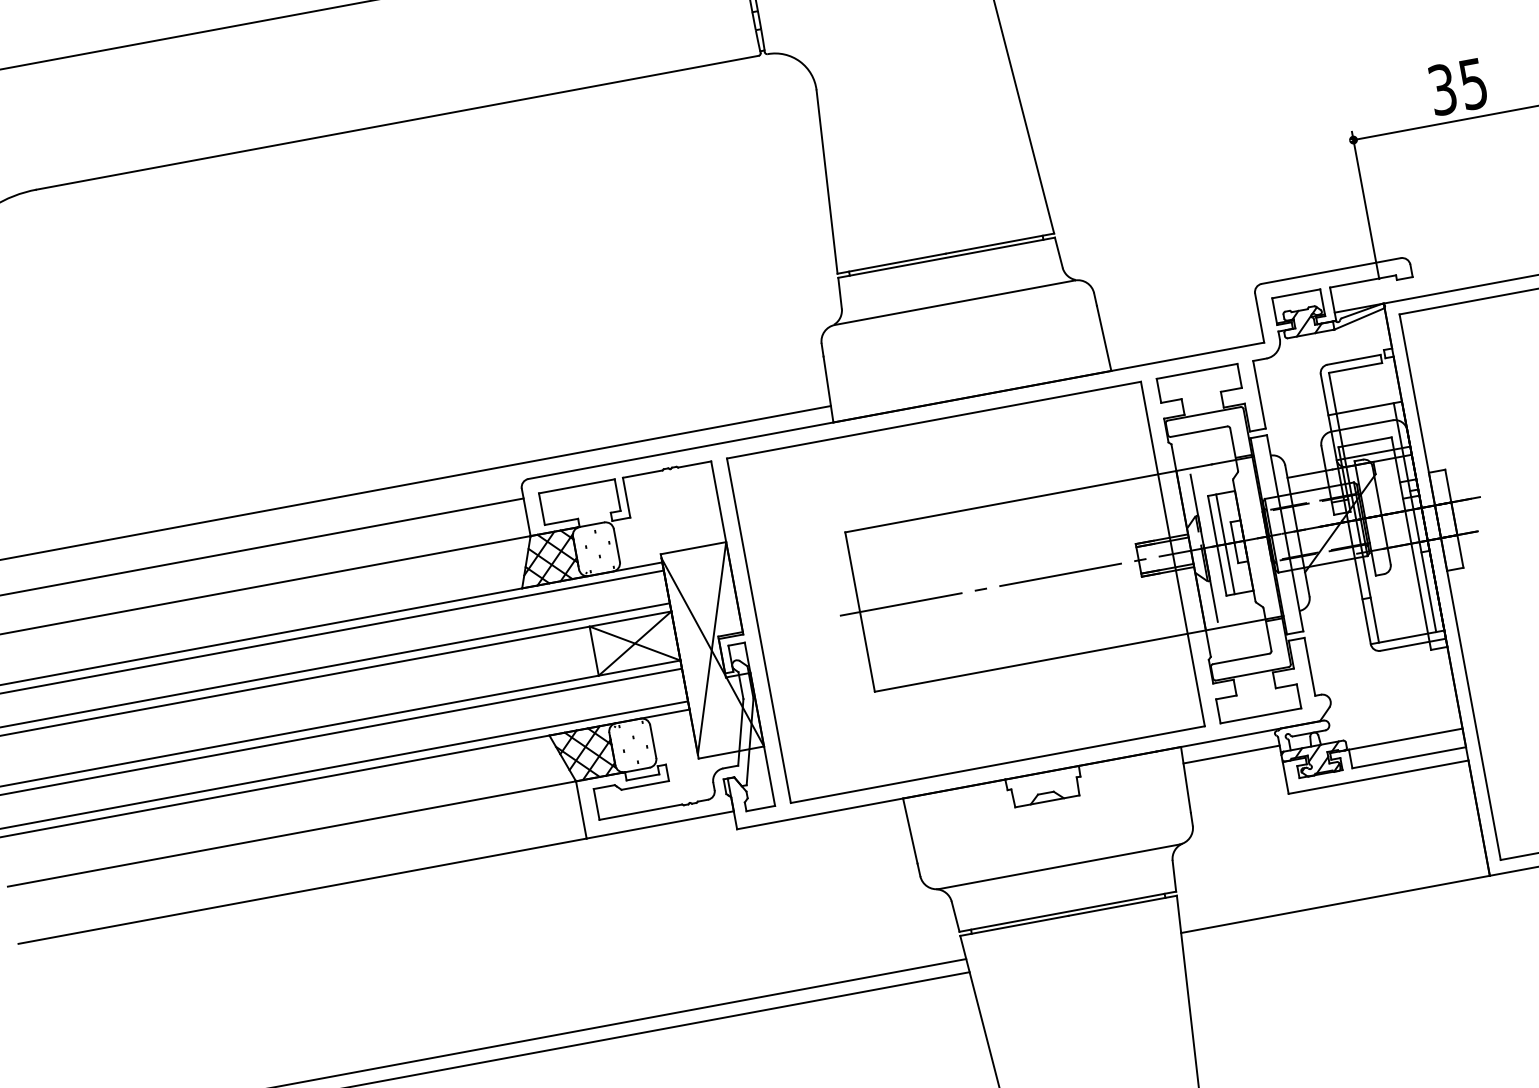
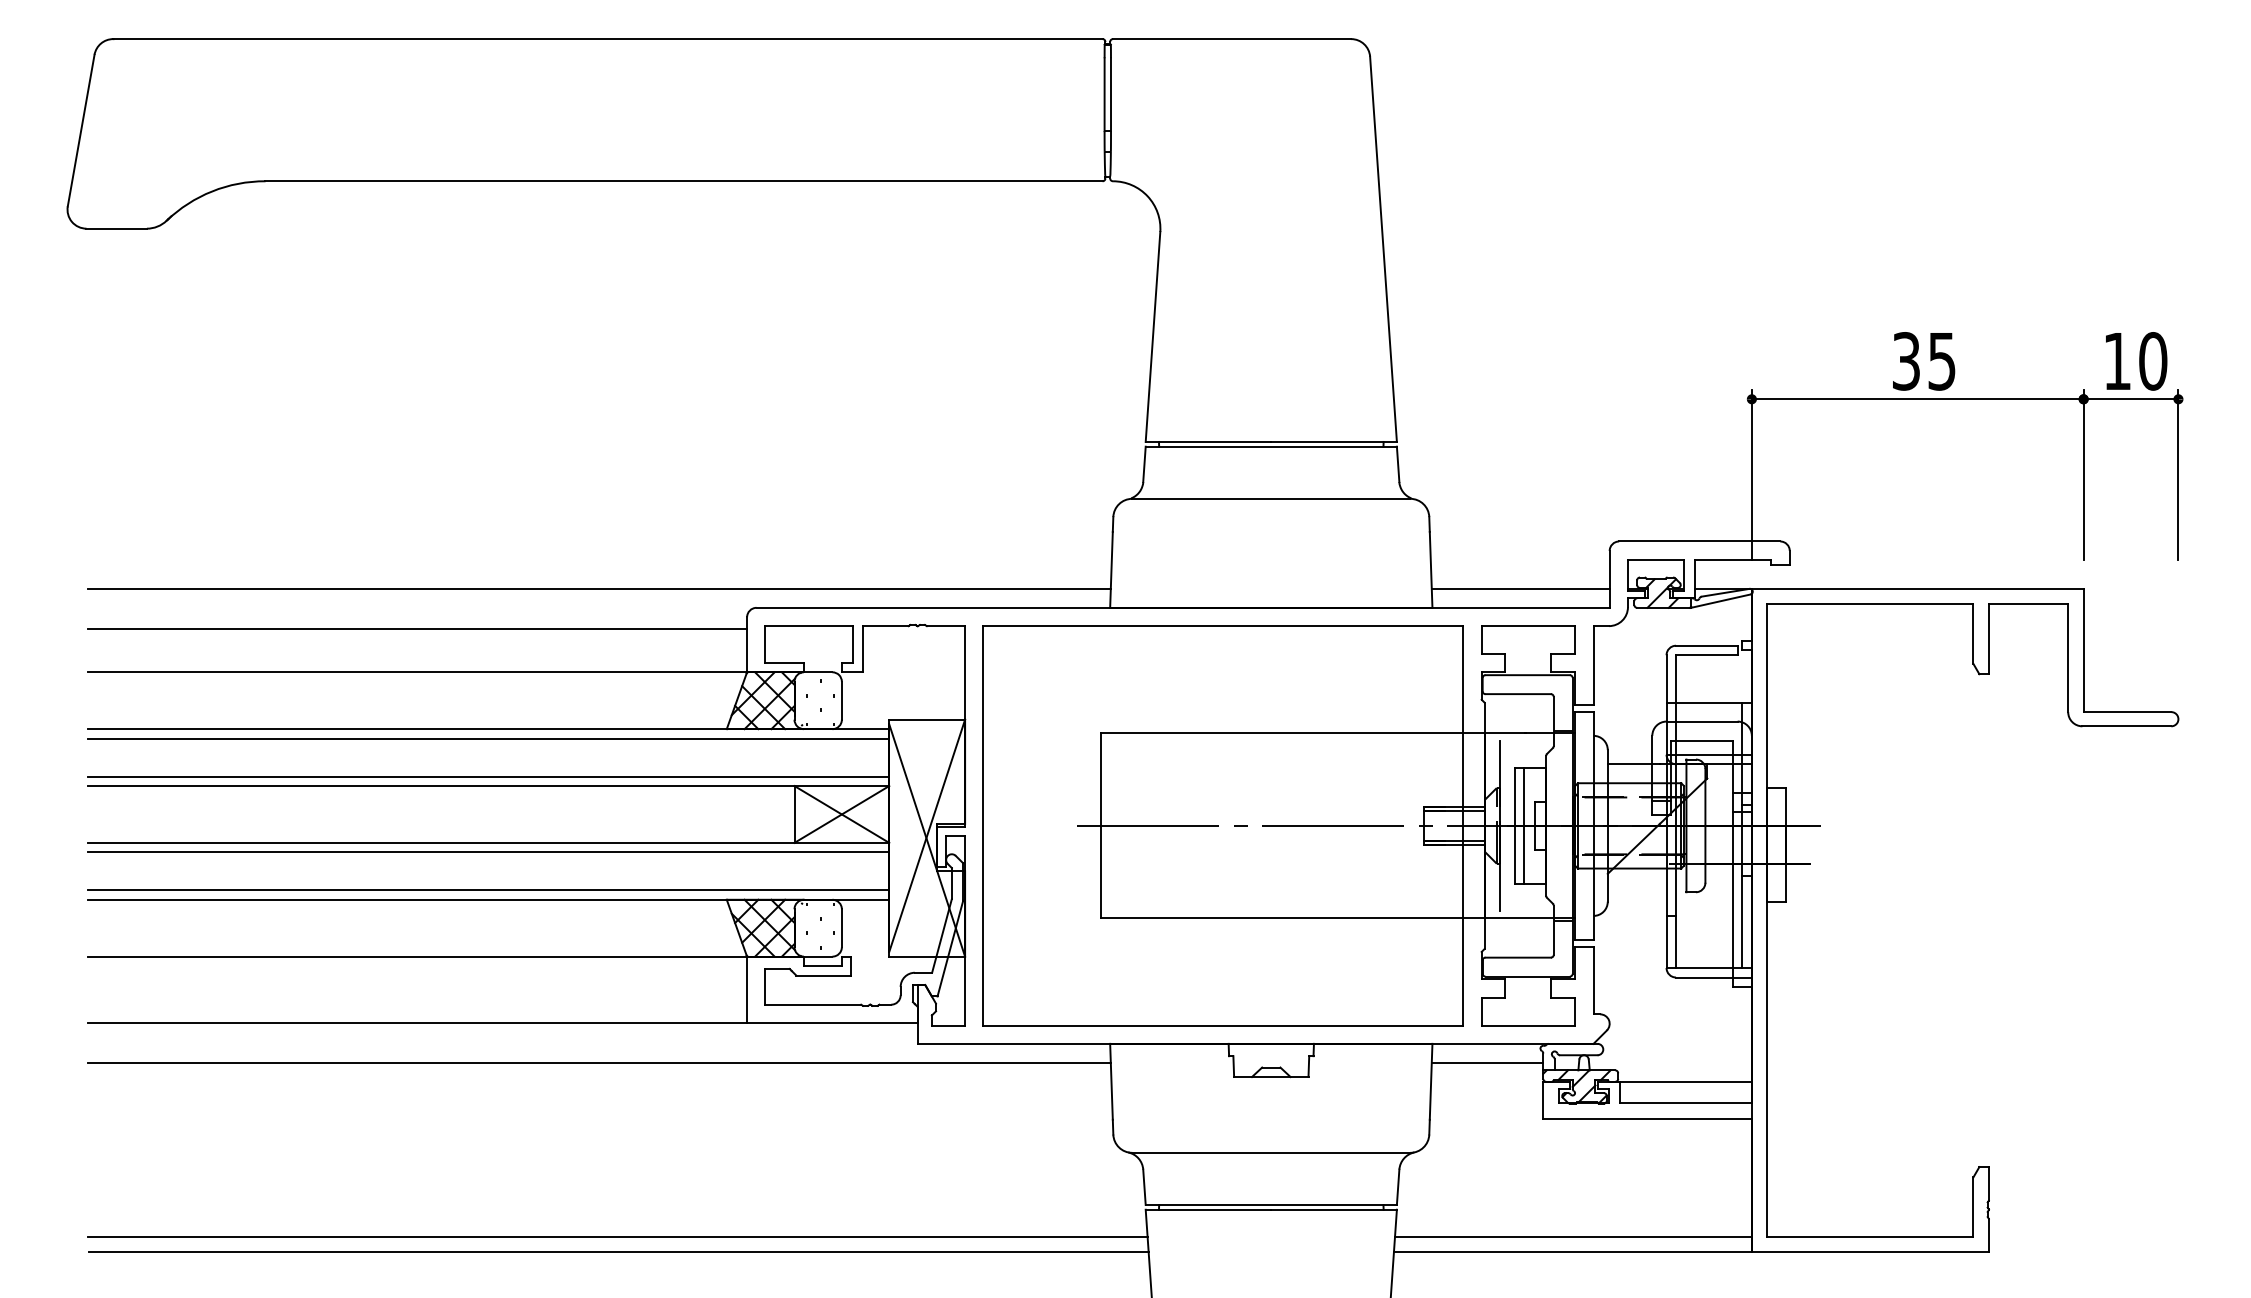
text: (1458, 86) -> (1924, 361), moved
line: (1184, 340) -> (1520, 588), added
line: (1333, 890) -> (1573, 1236), added
line: (465, 896) -> (599, 1062), added

